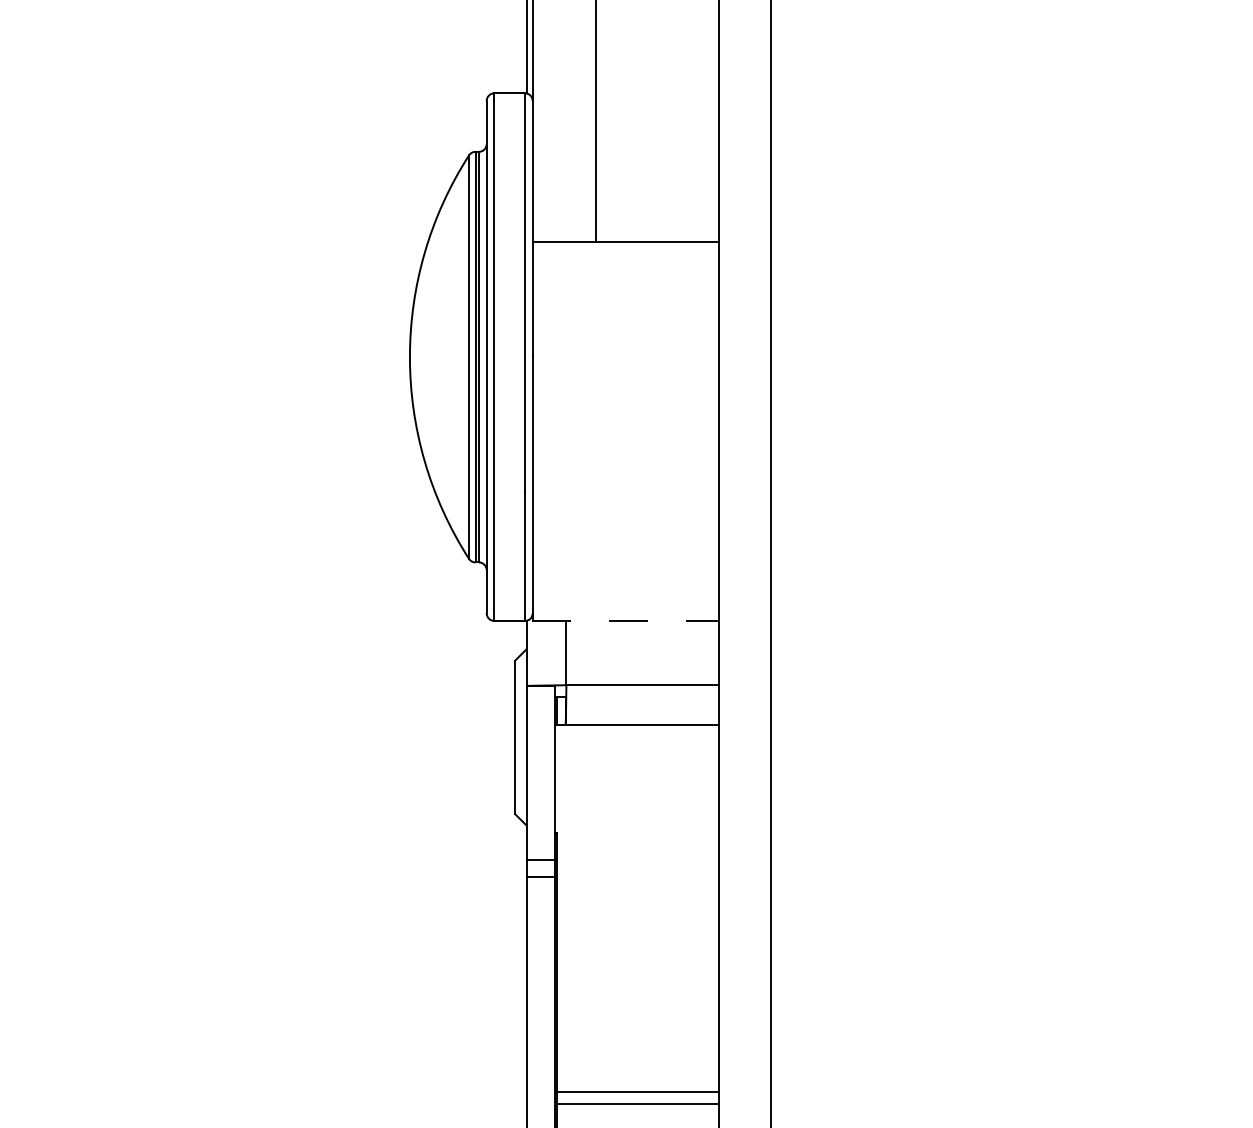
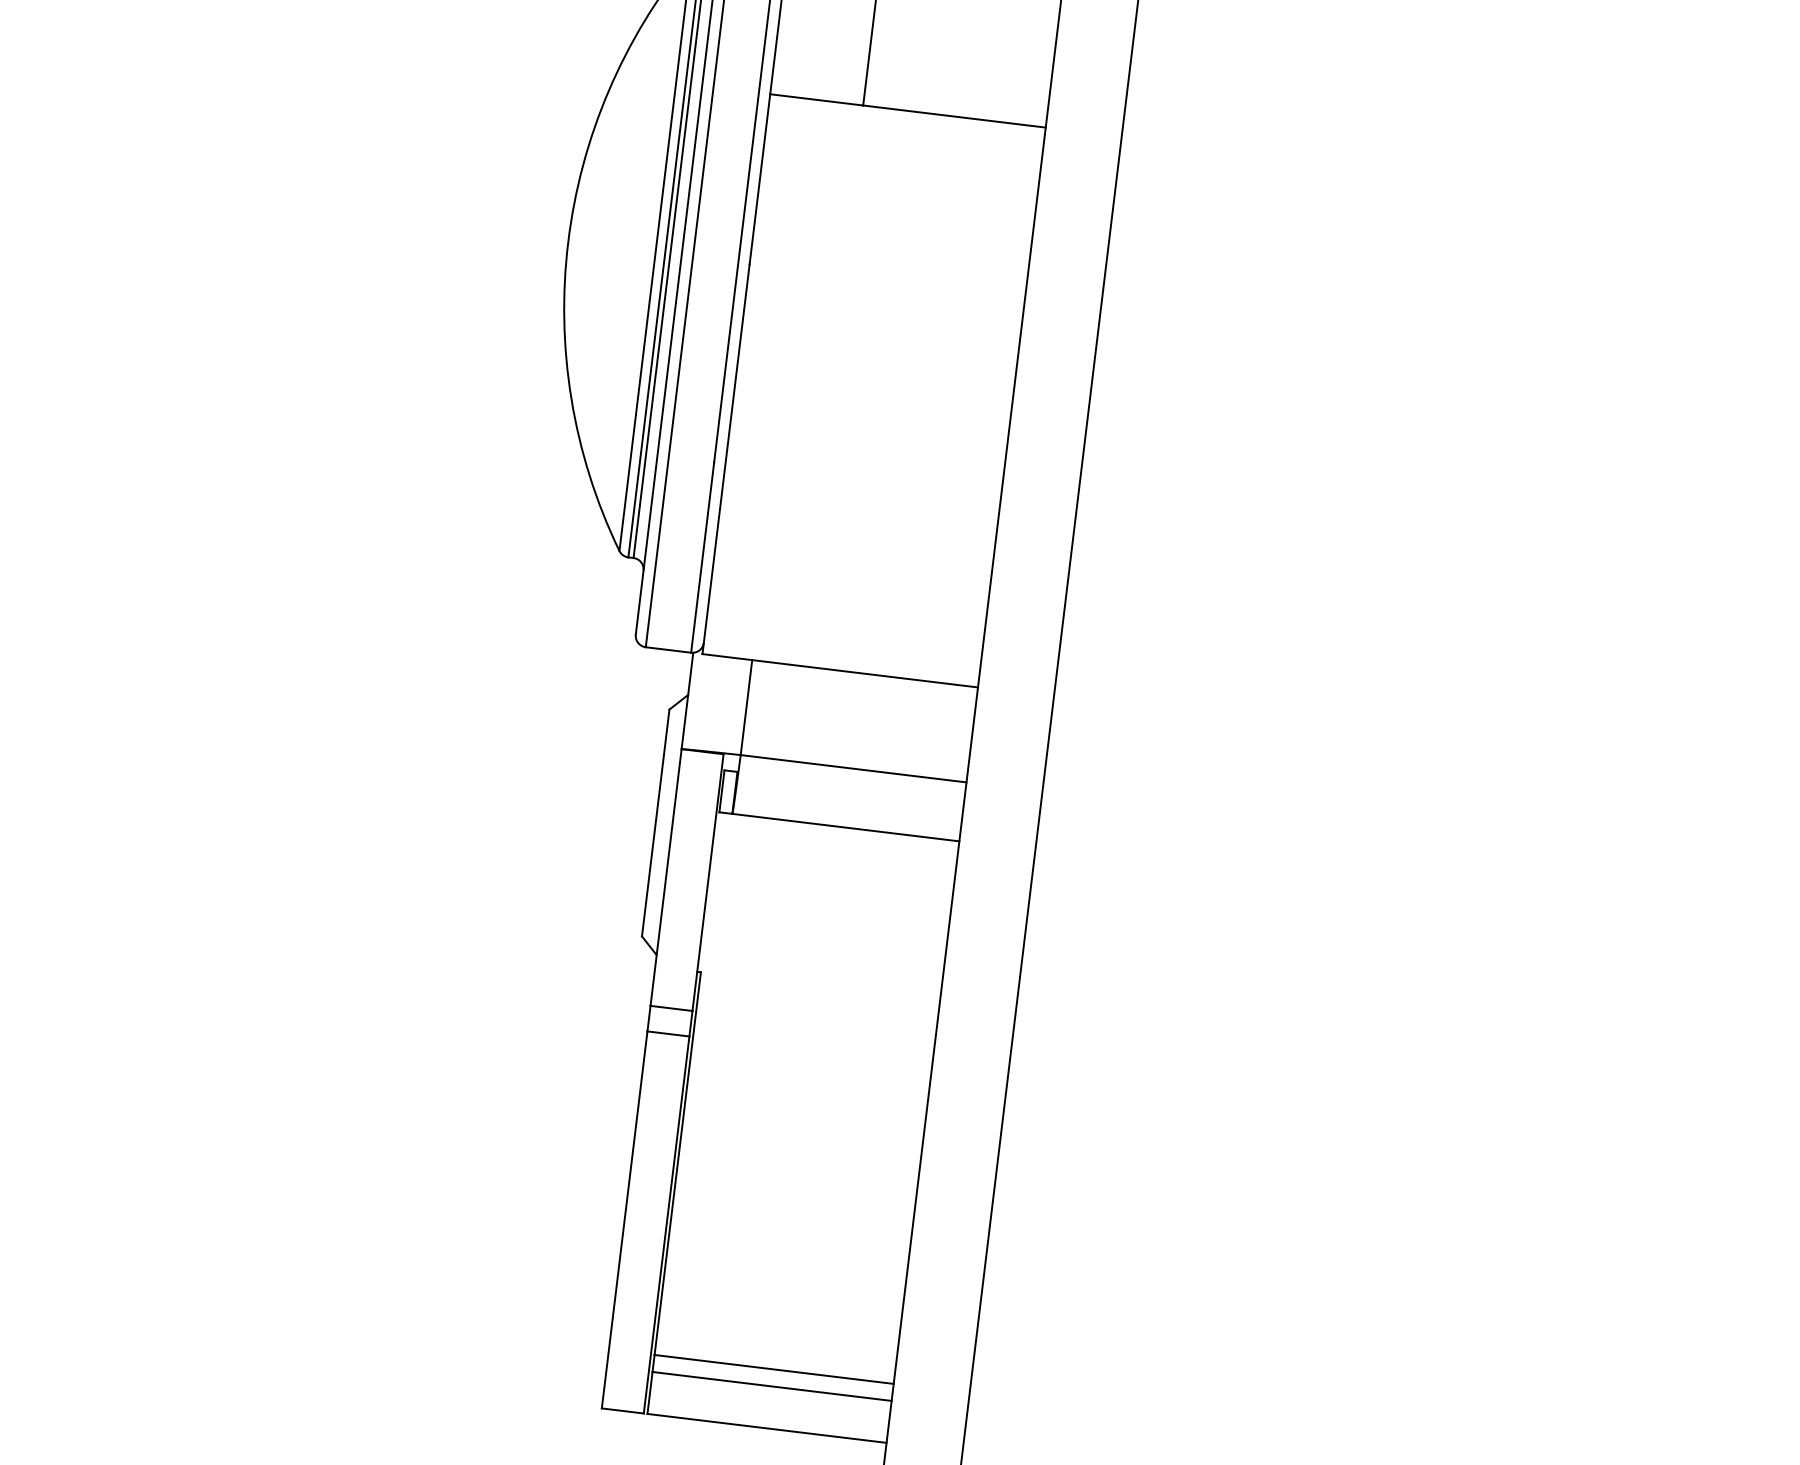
line: (626, 620) -> (841, 670), dashed -> solid

